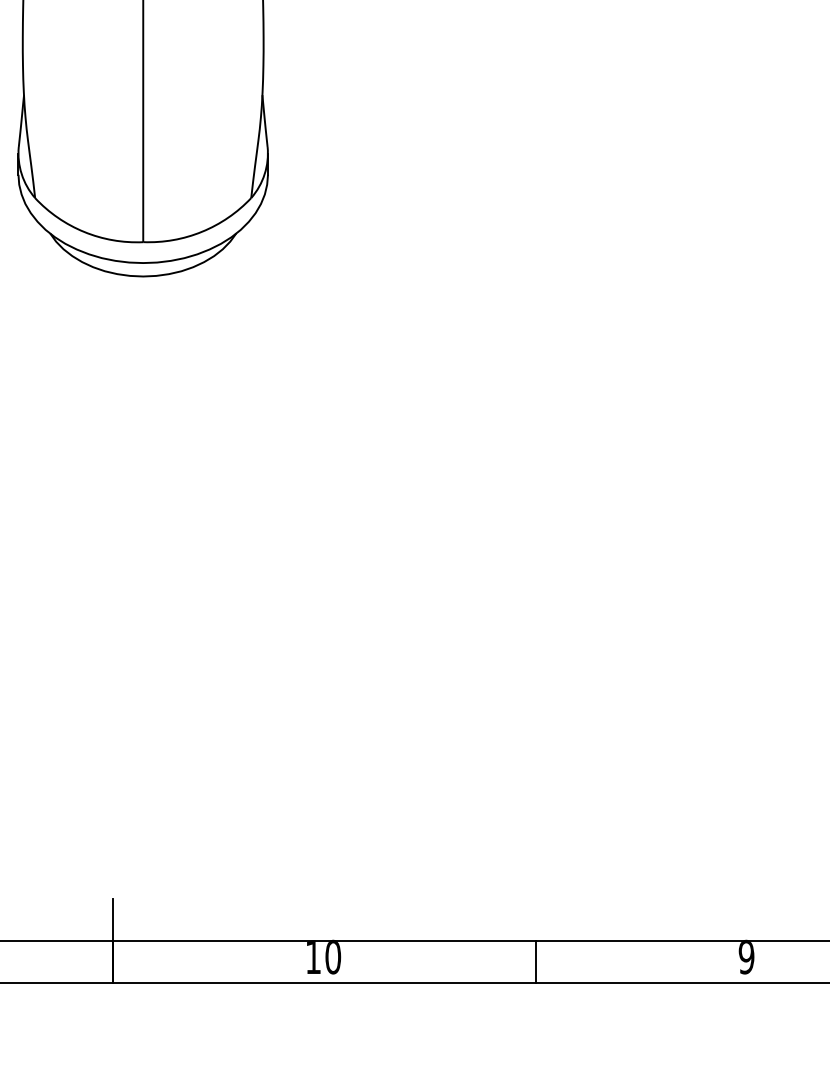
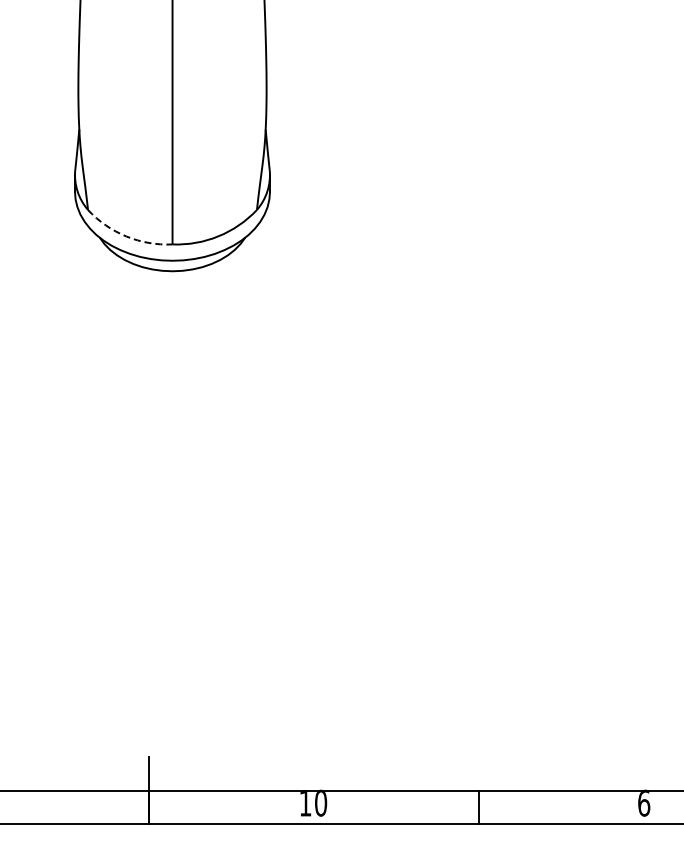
arc: (84, 232) -> (126, 236), solid -> dashed
text: (747, 956) -> (644, 802), 9 -> 6

